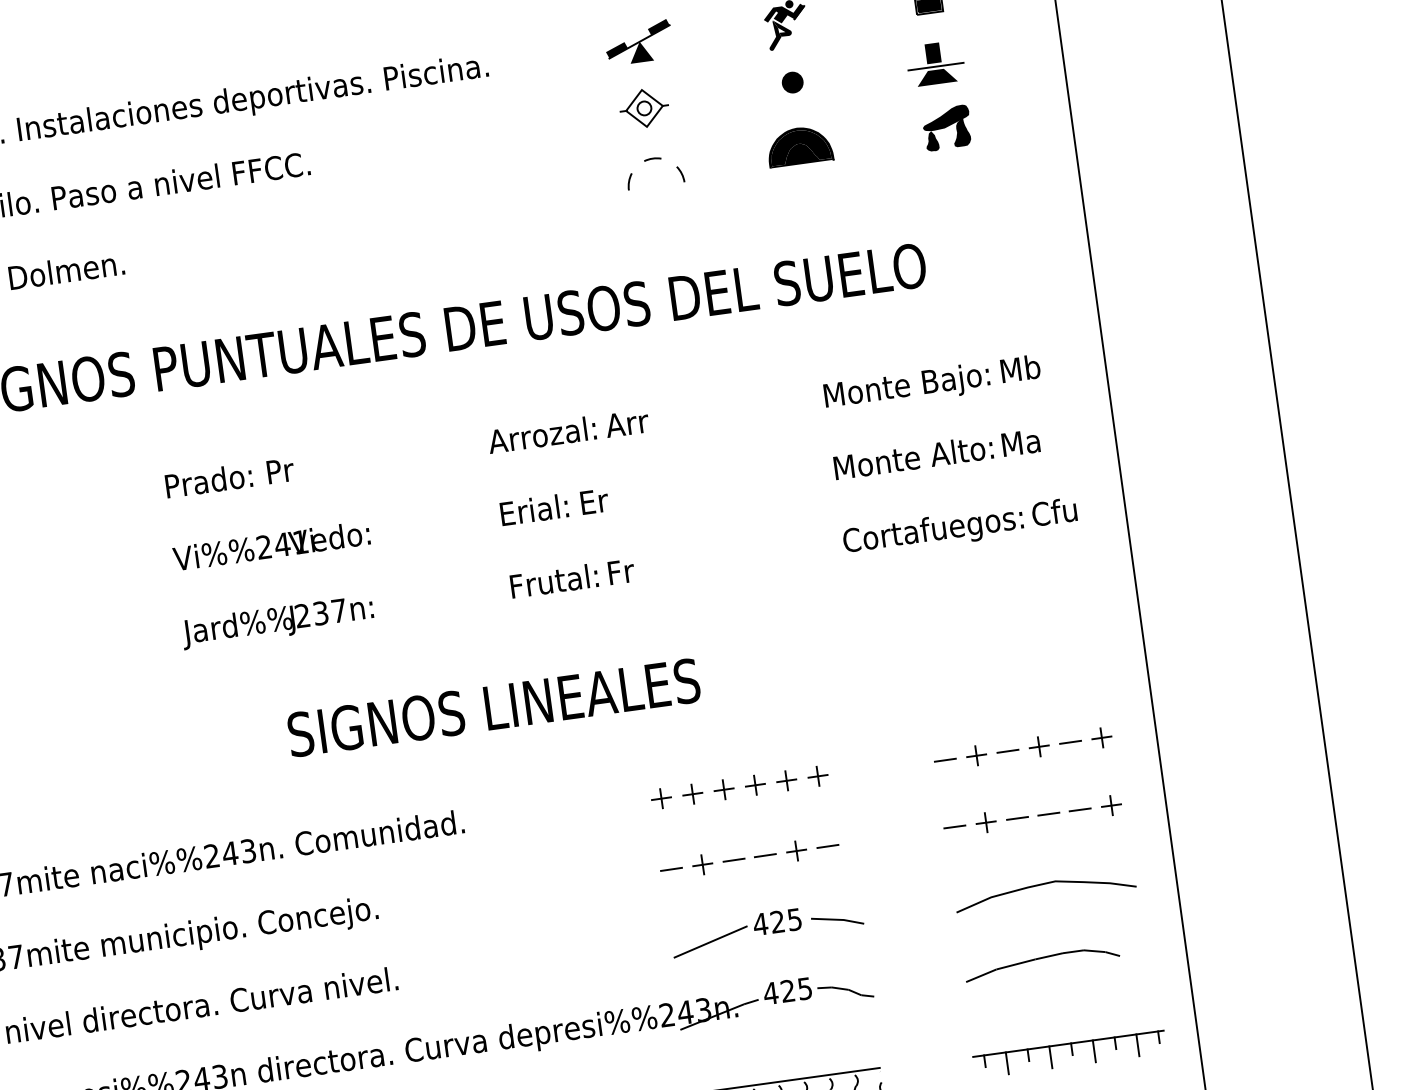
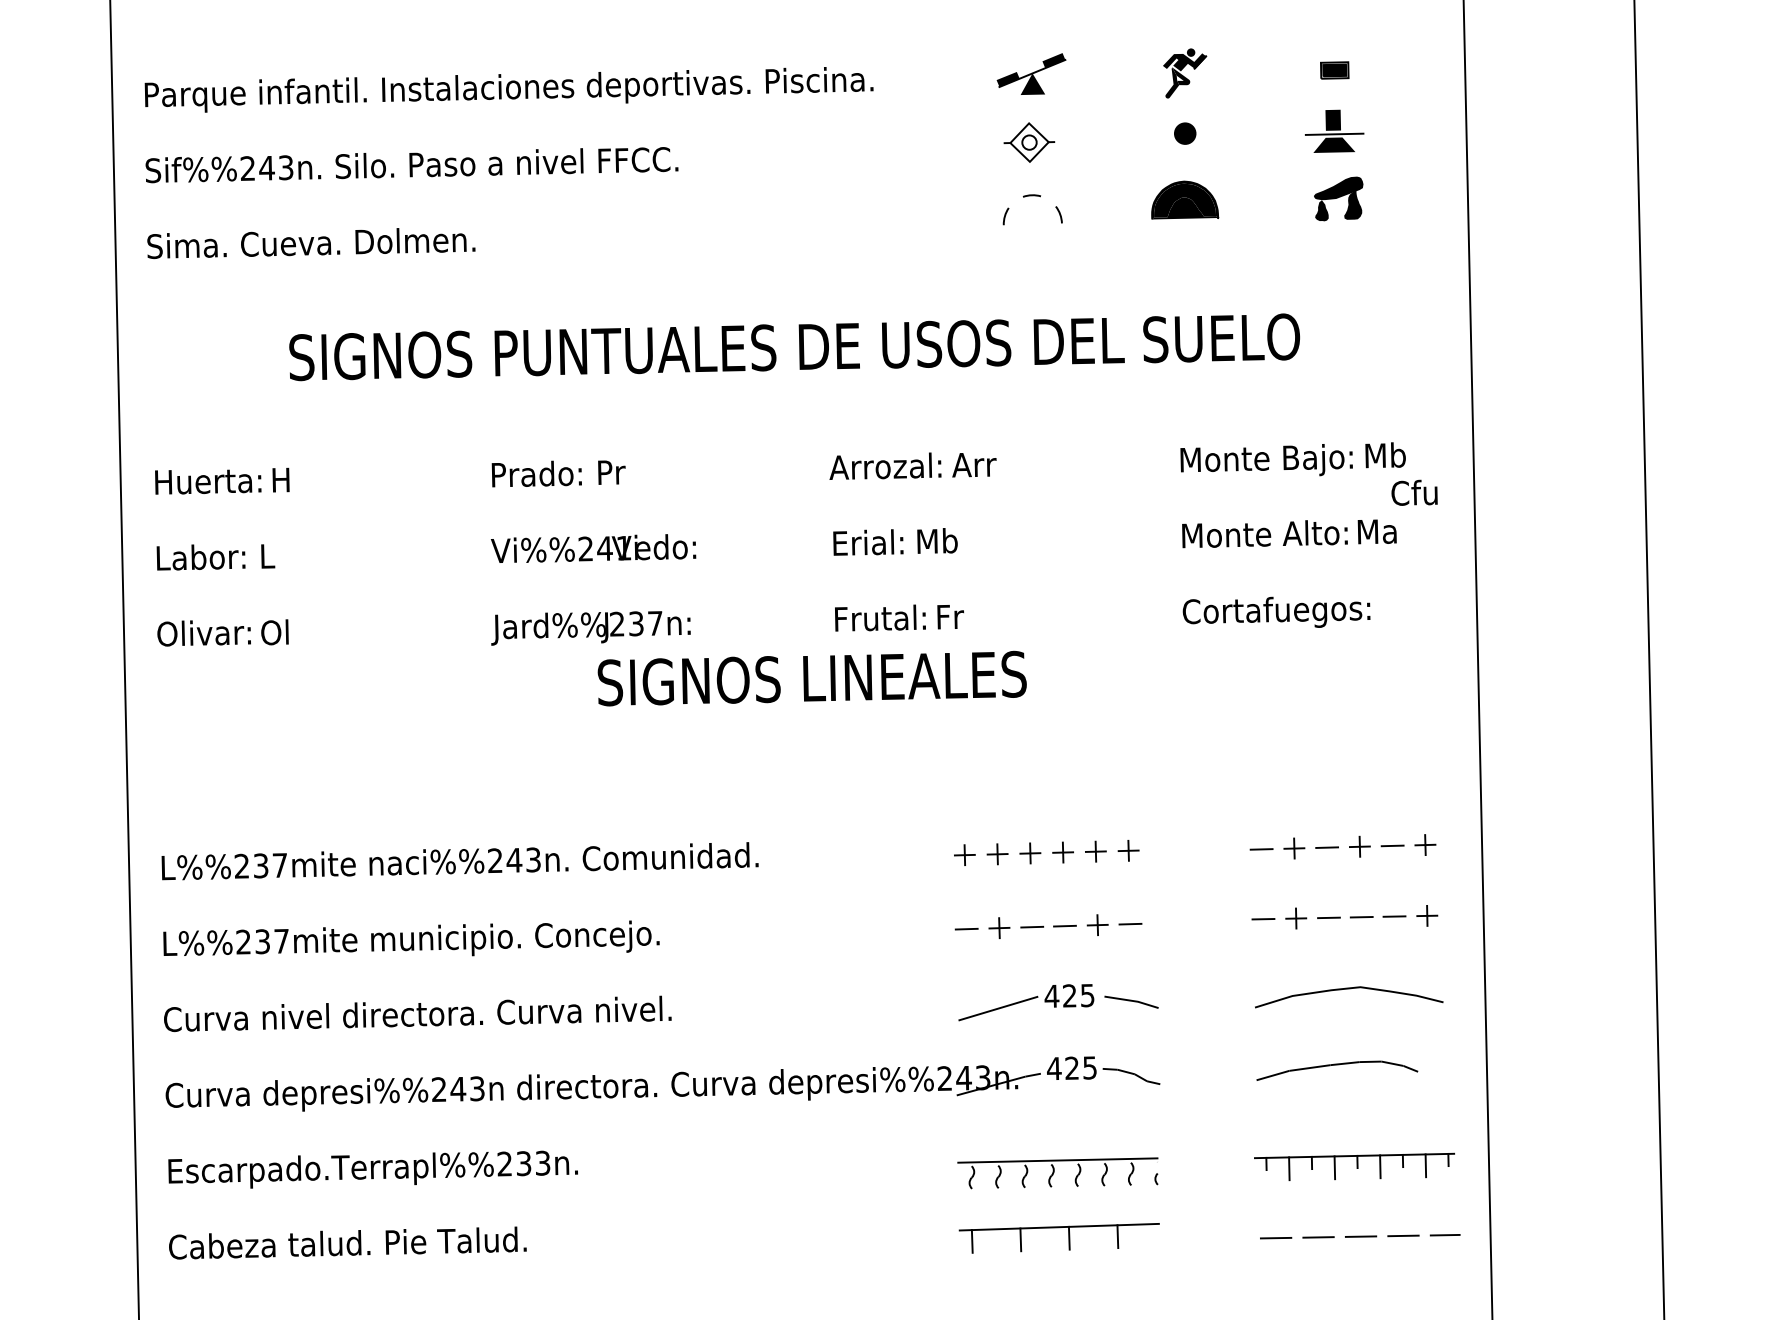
text: (601, 499) -> (938, 540), Er -> Mb
text: (1054, 511) -> (1414, 492), moved
text: (493, 707) -> (811, 678), moved

